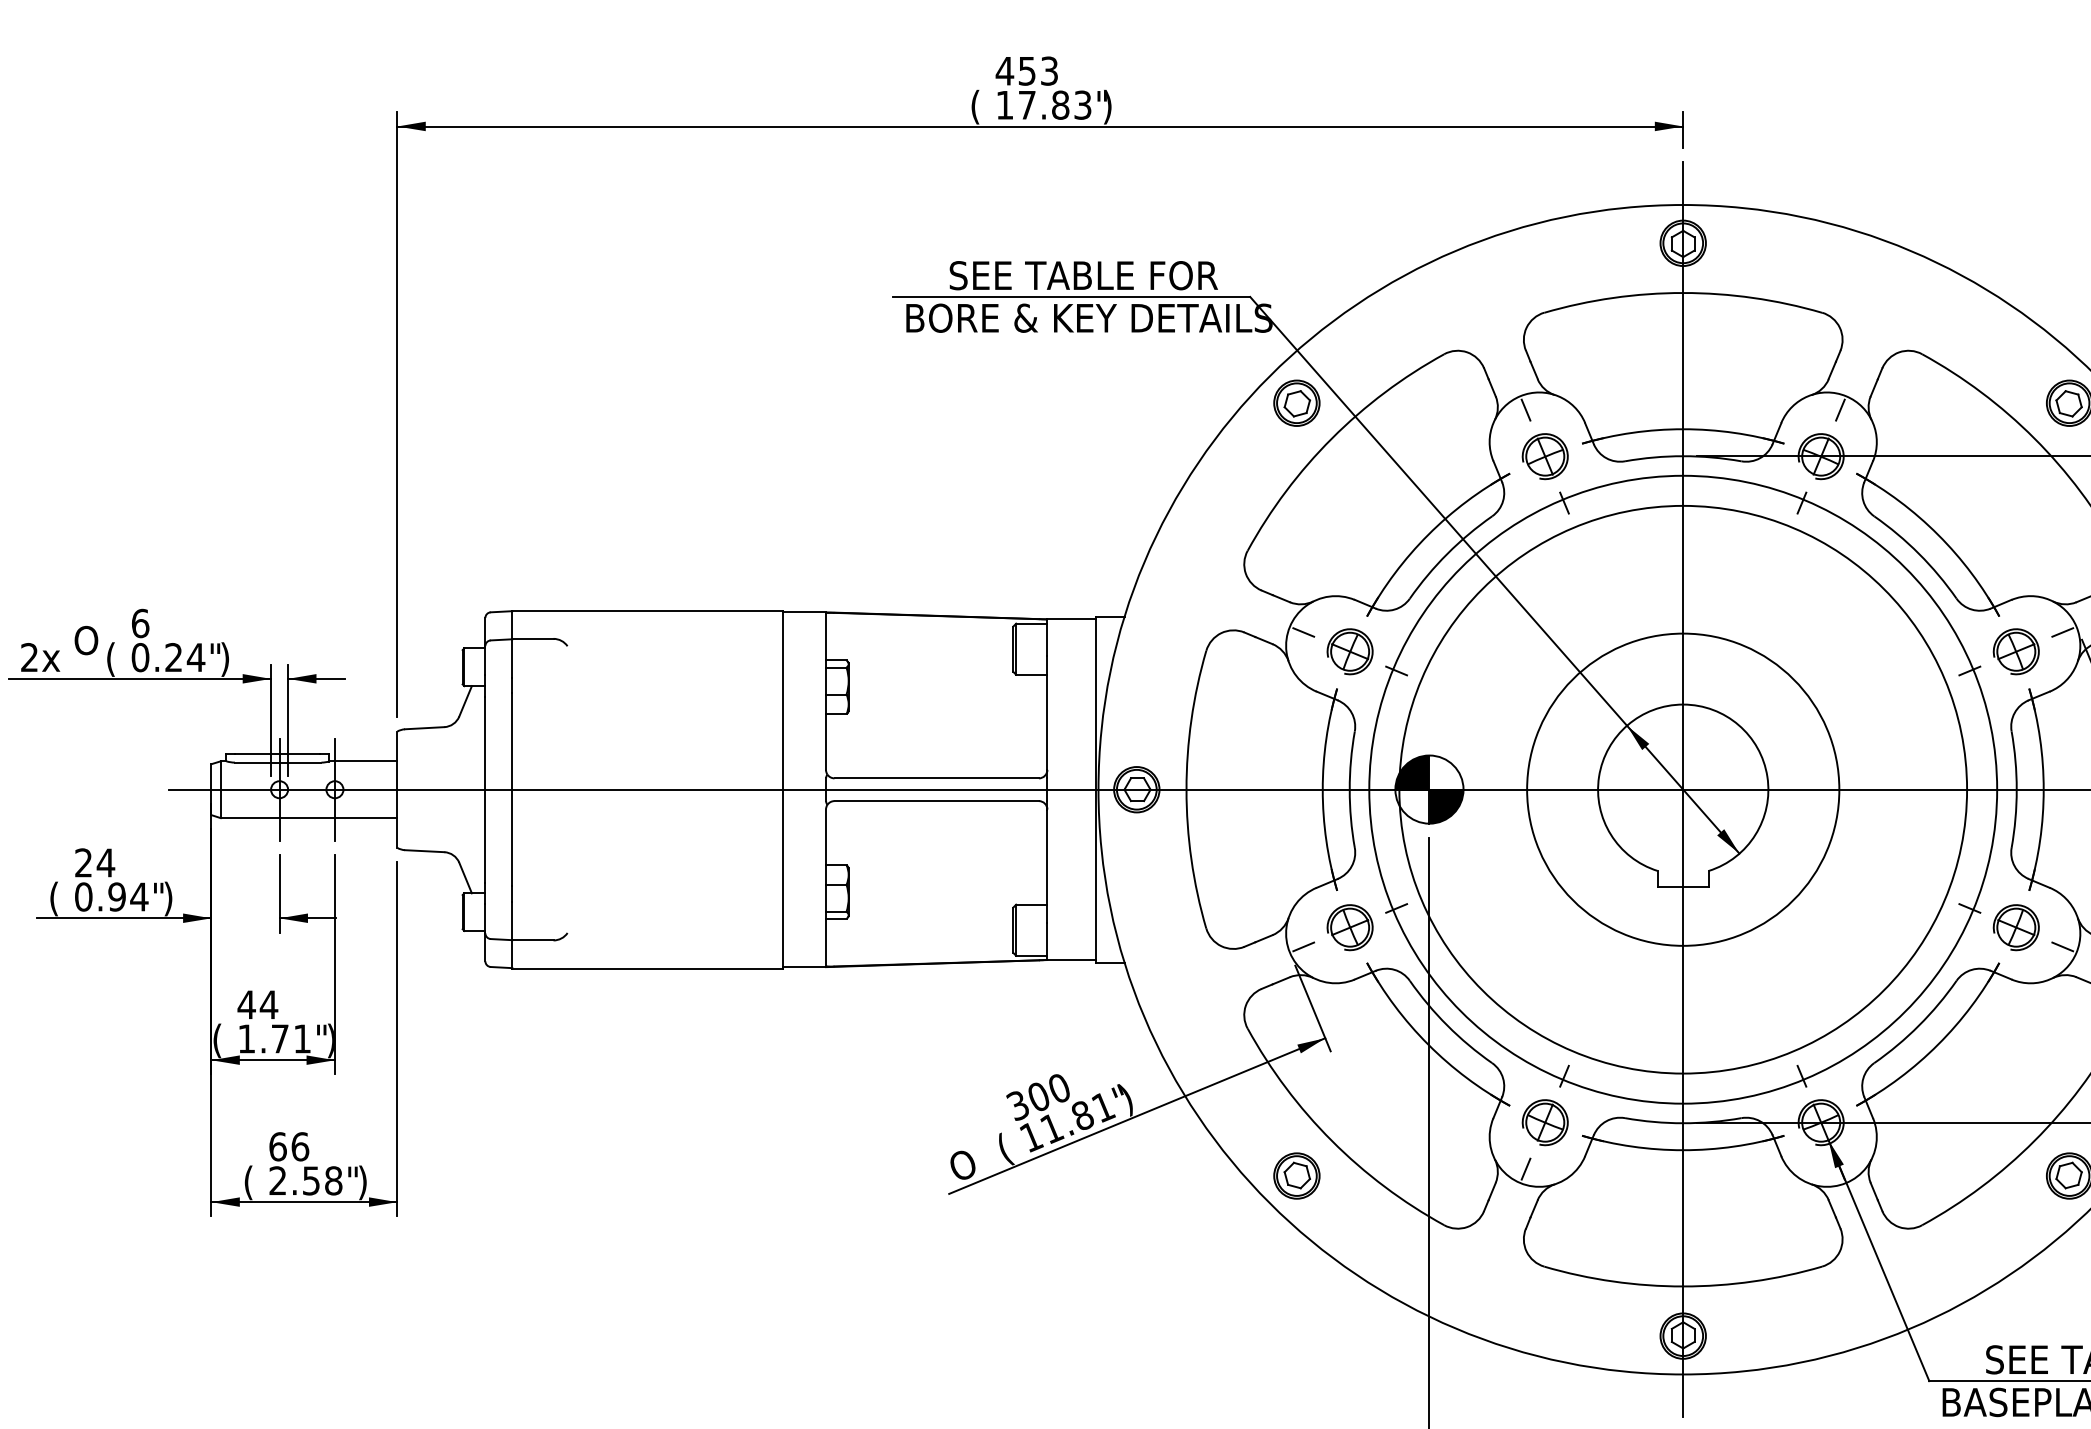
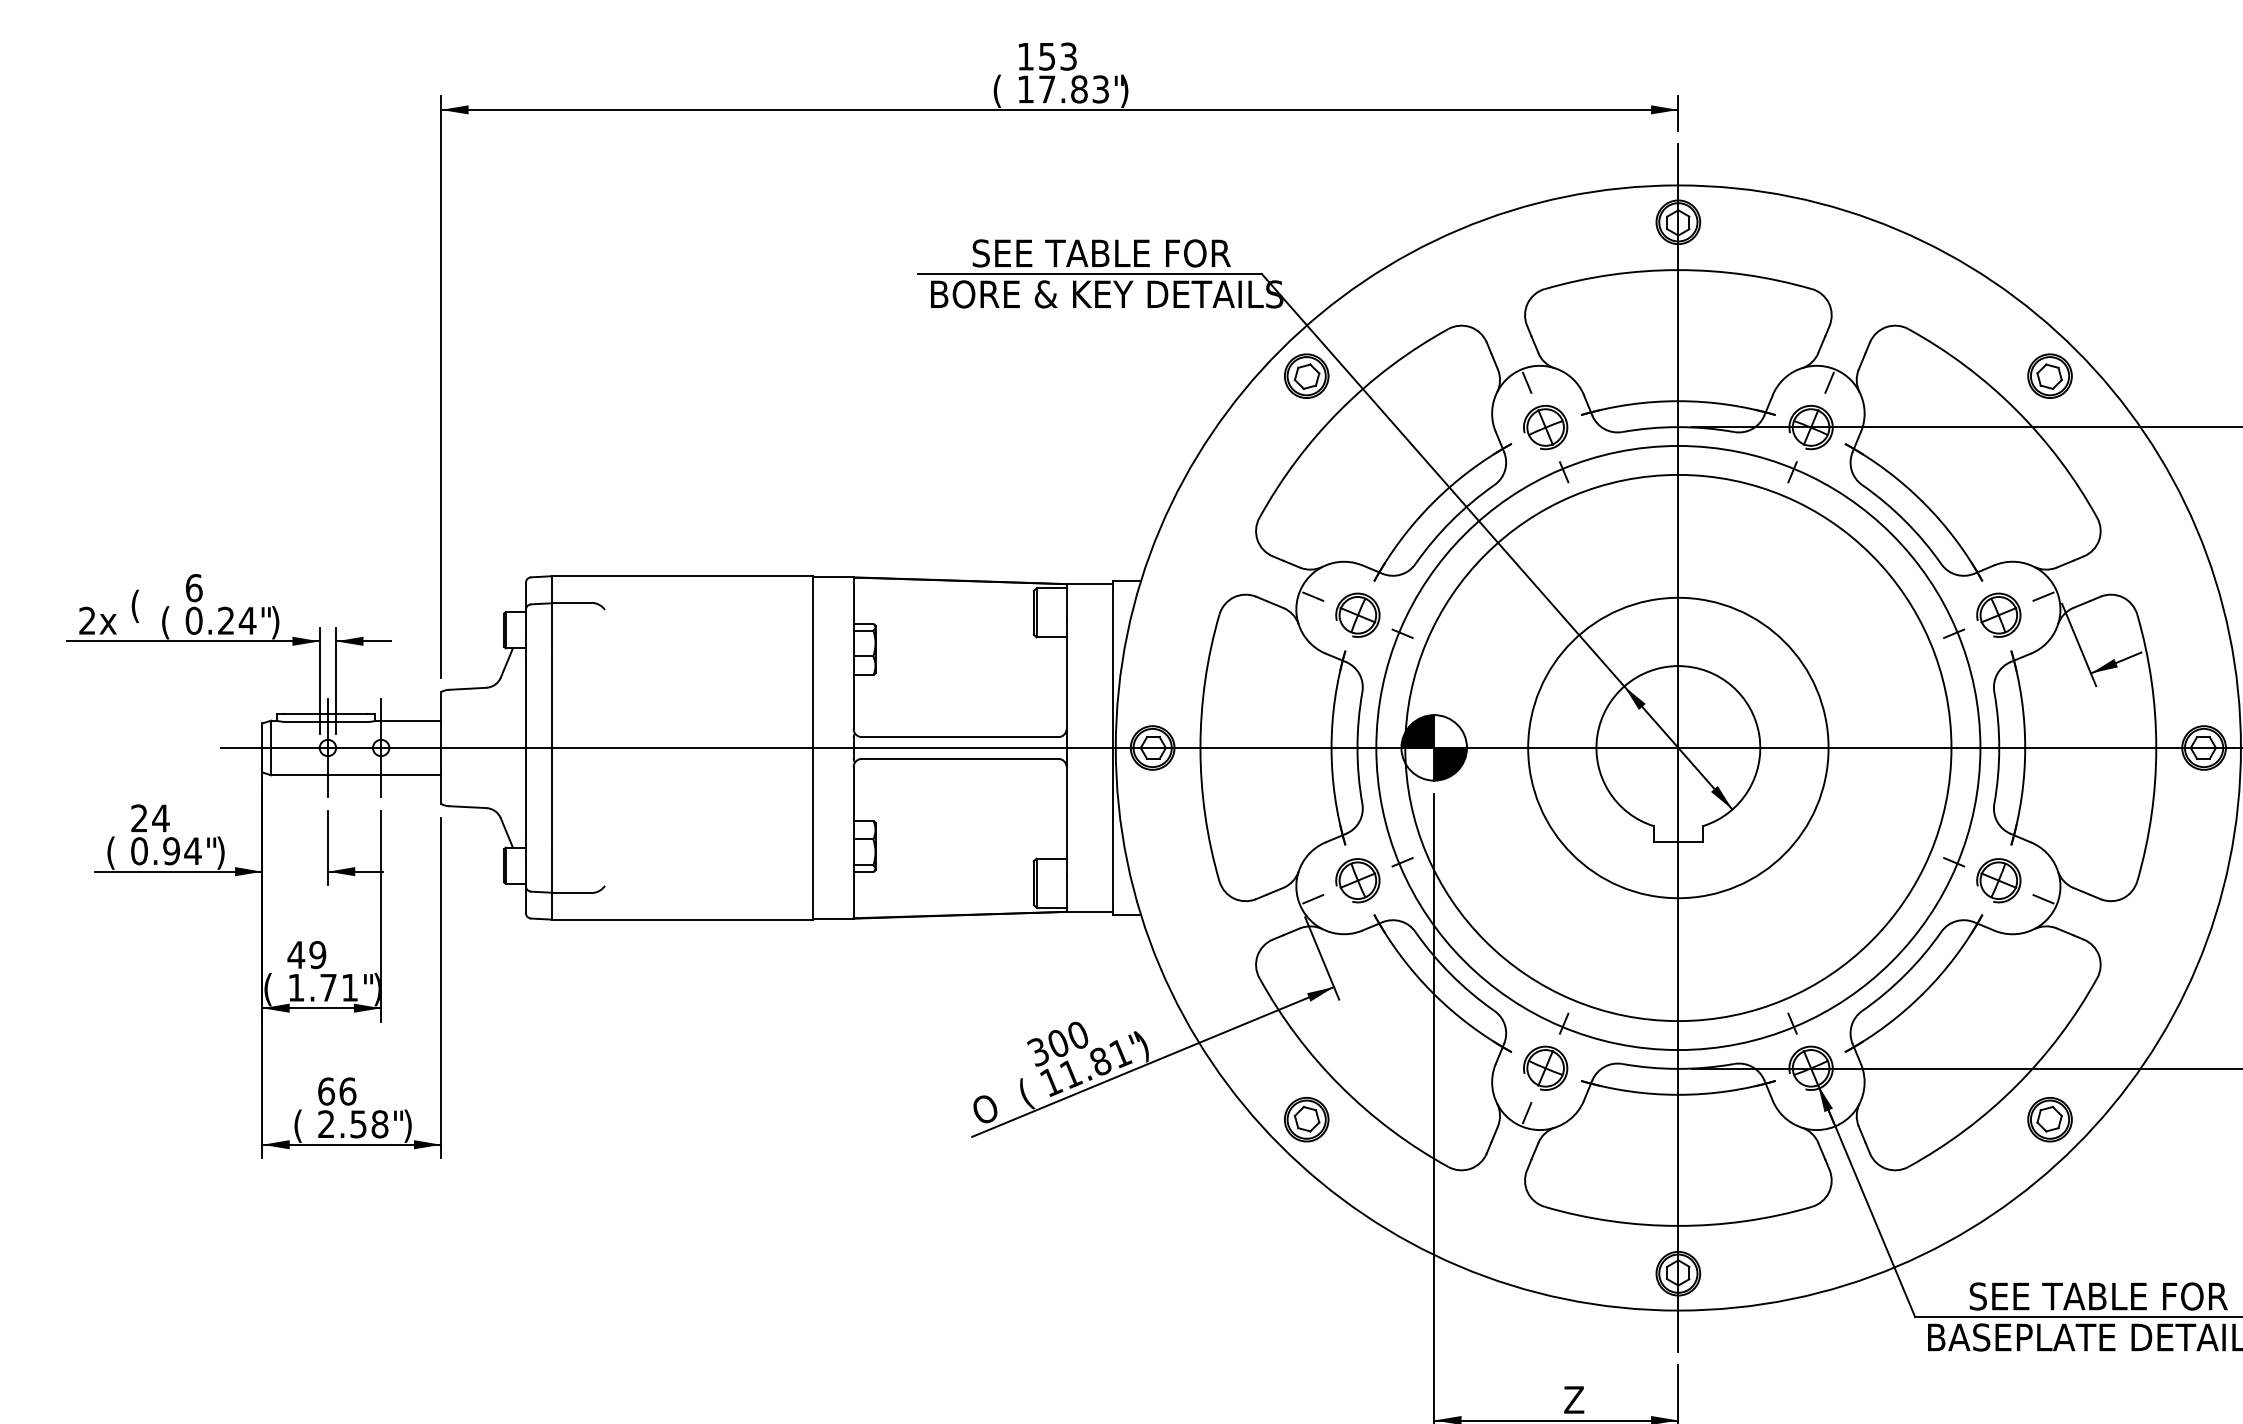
text: (1004, 70) -> (1025, 56), 453 -> 153
text: (85, 642) -> (141, 606), O -> (
text: (268, 1004) -> (317, 954), 44 -> 49

